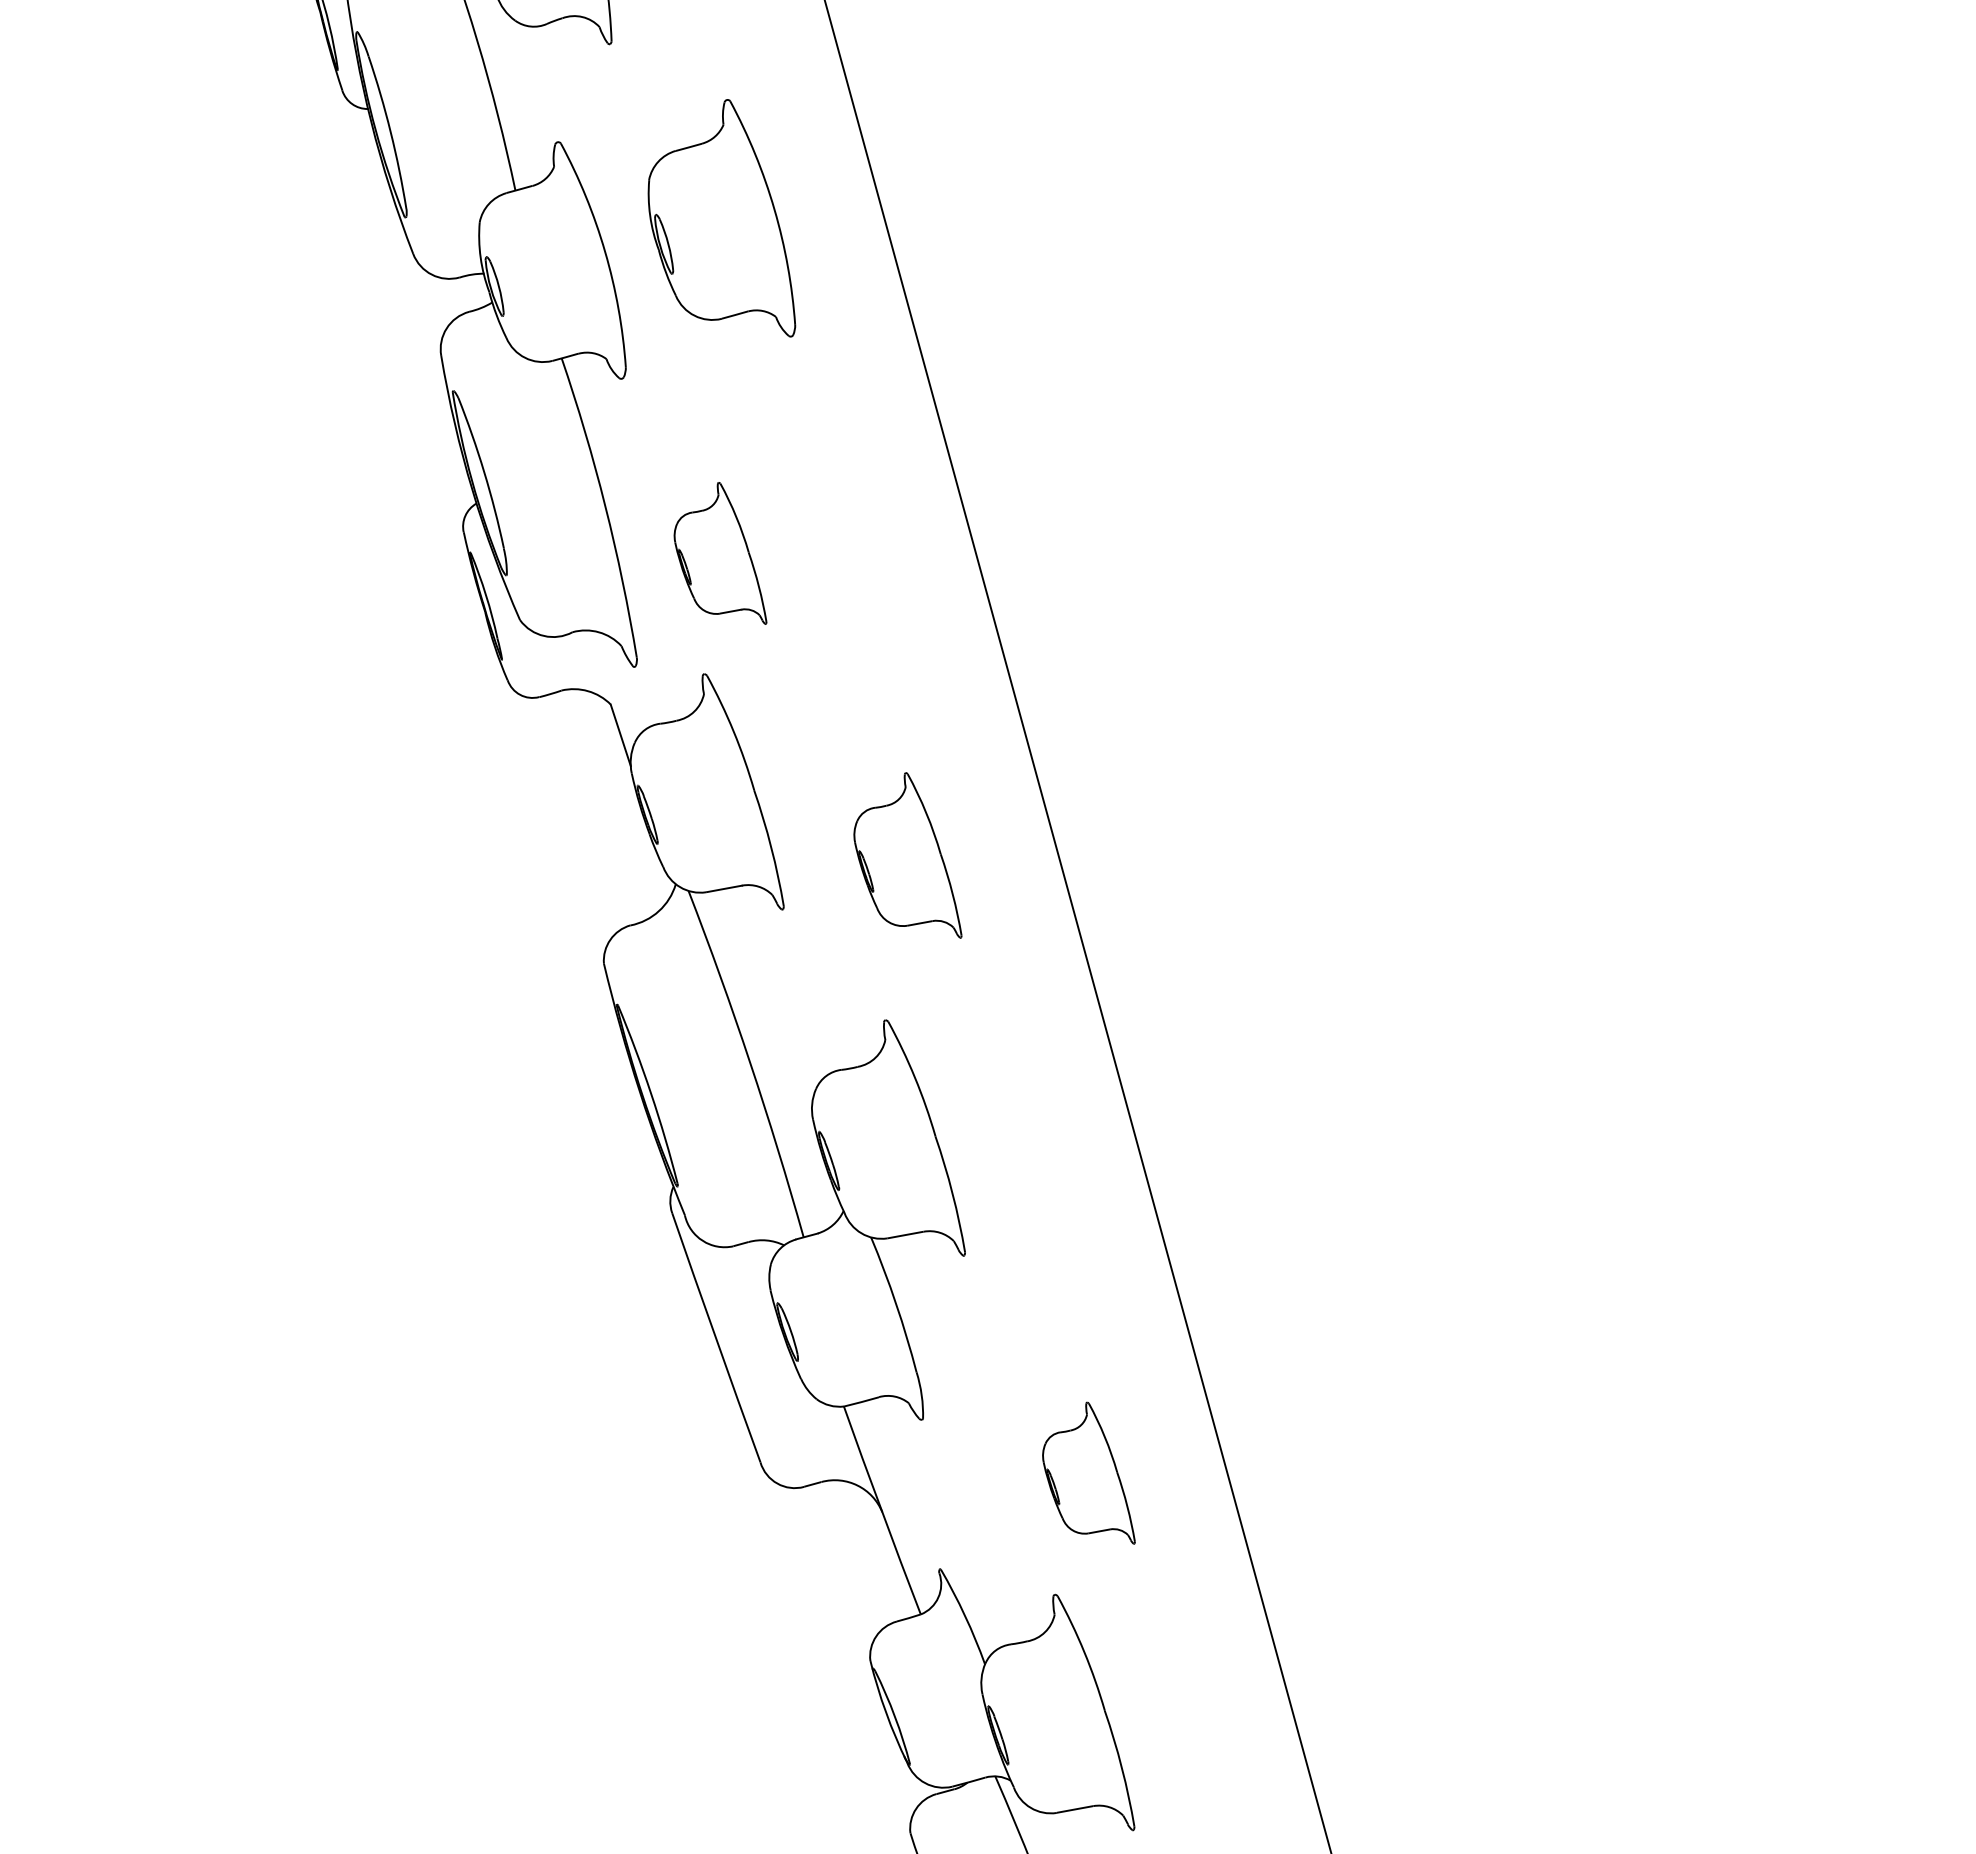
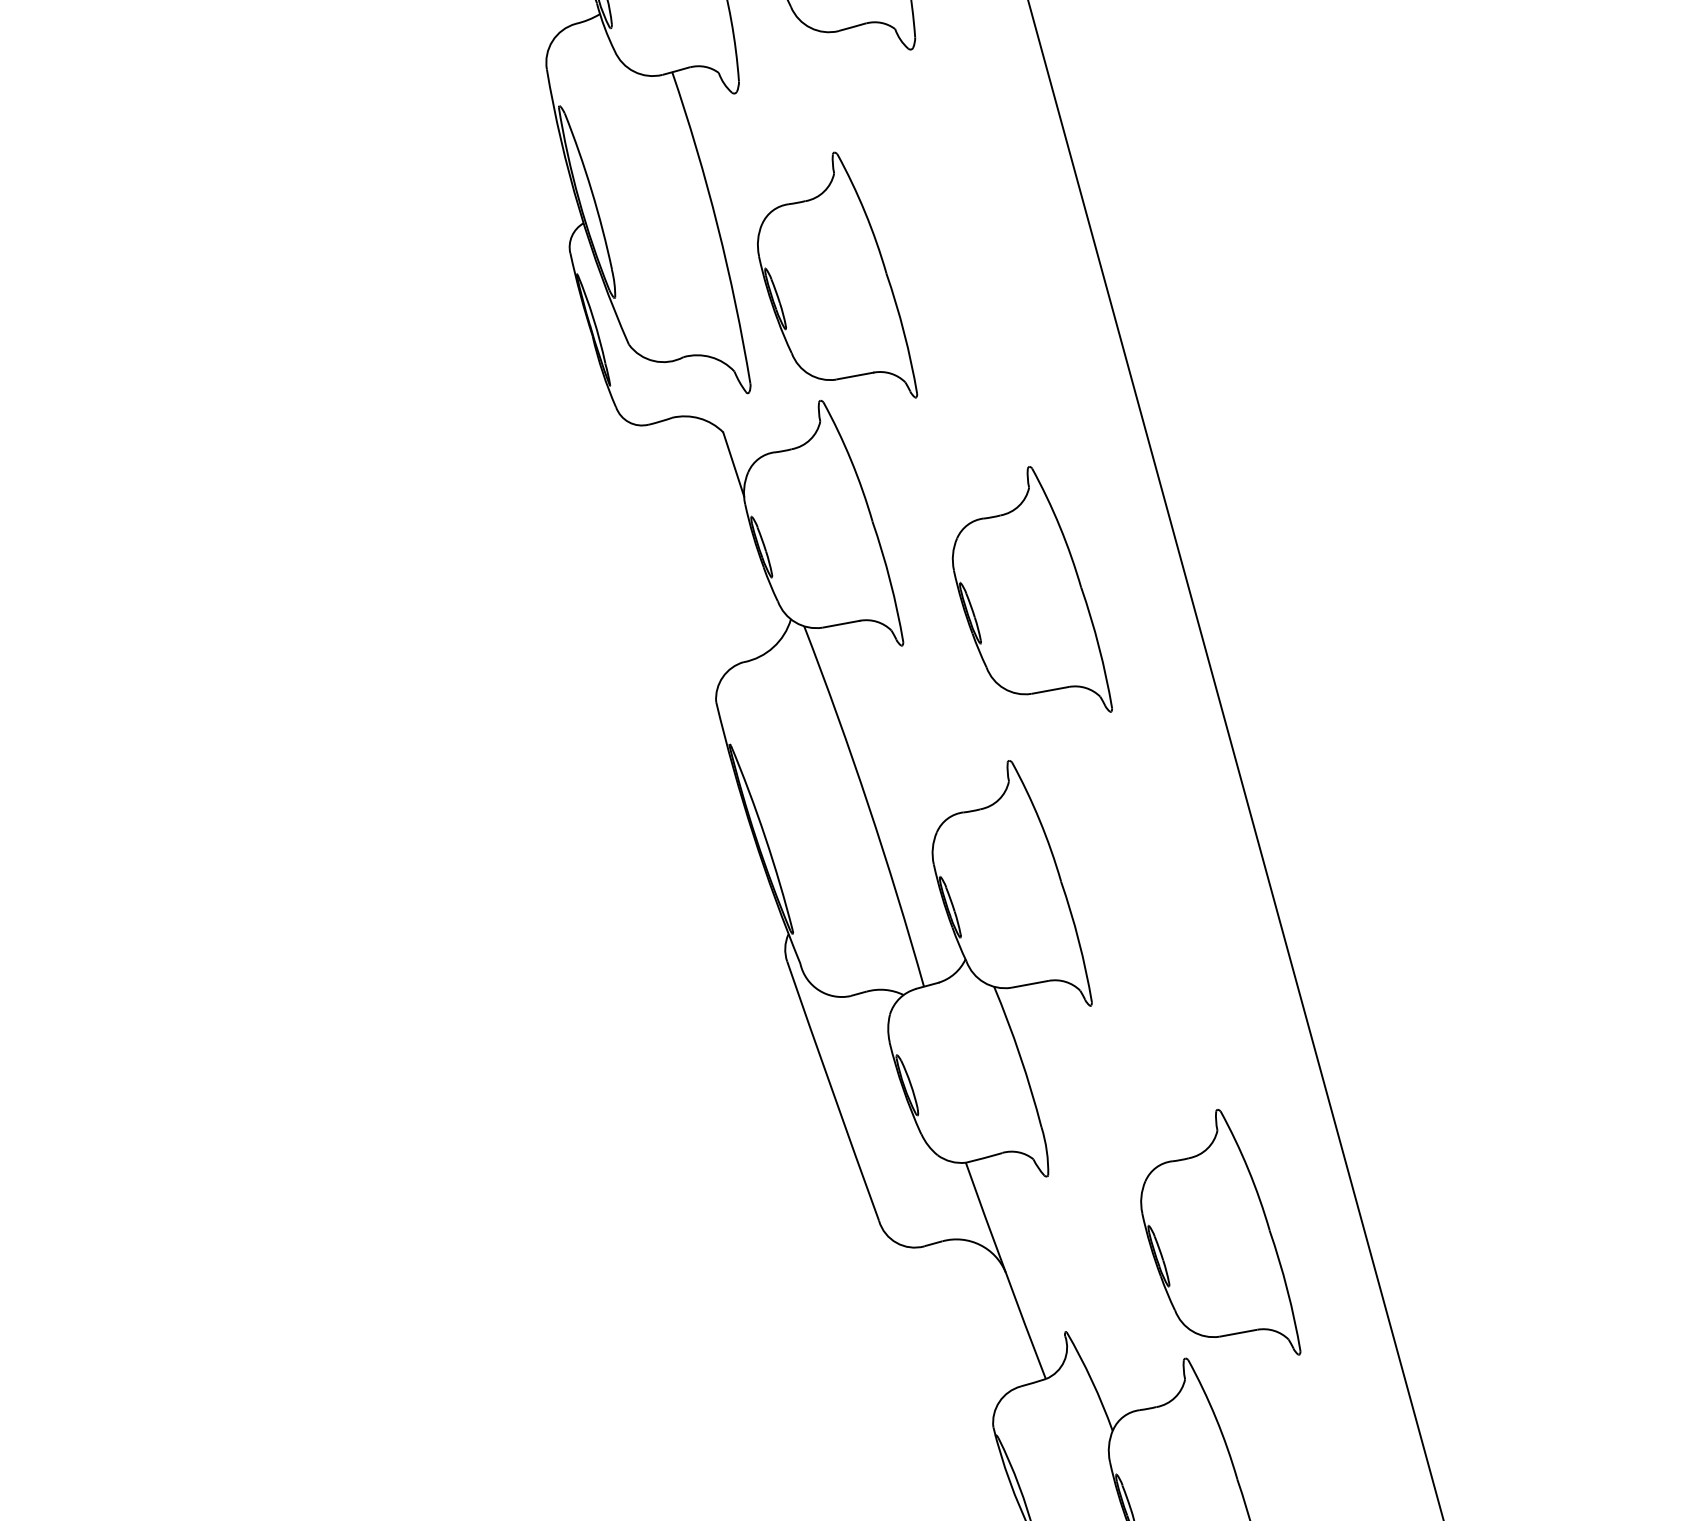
part: (720, 553) -> (837, 275), size x1.67
part: (907, 855) -> (1032, 589), size x1.43
part: (1088, 1472) -> (1220, 1231), size x1.67

